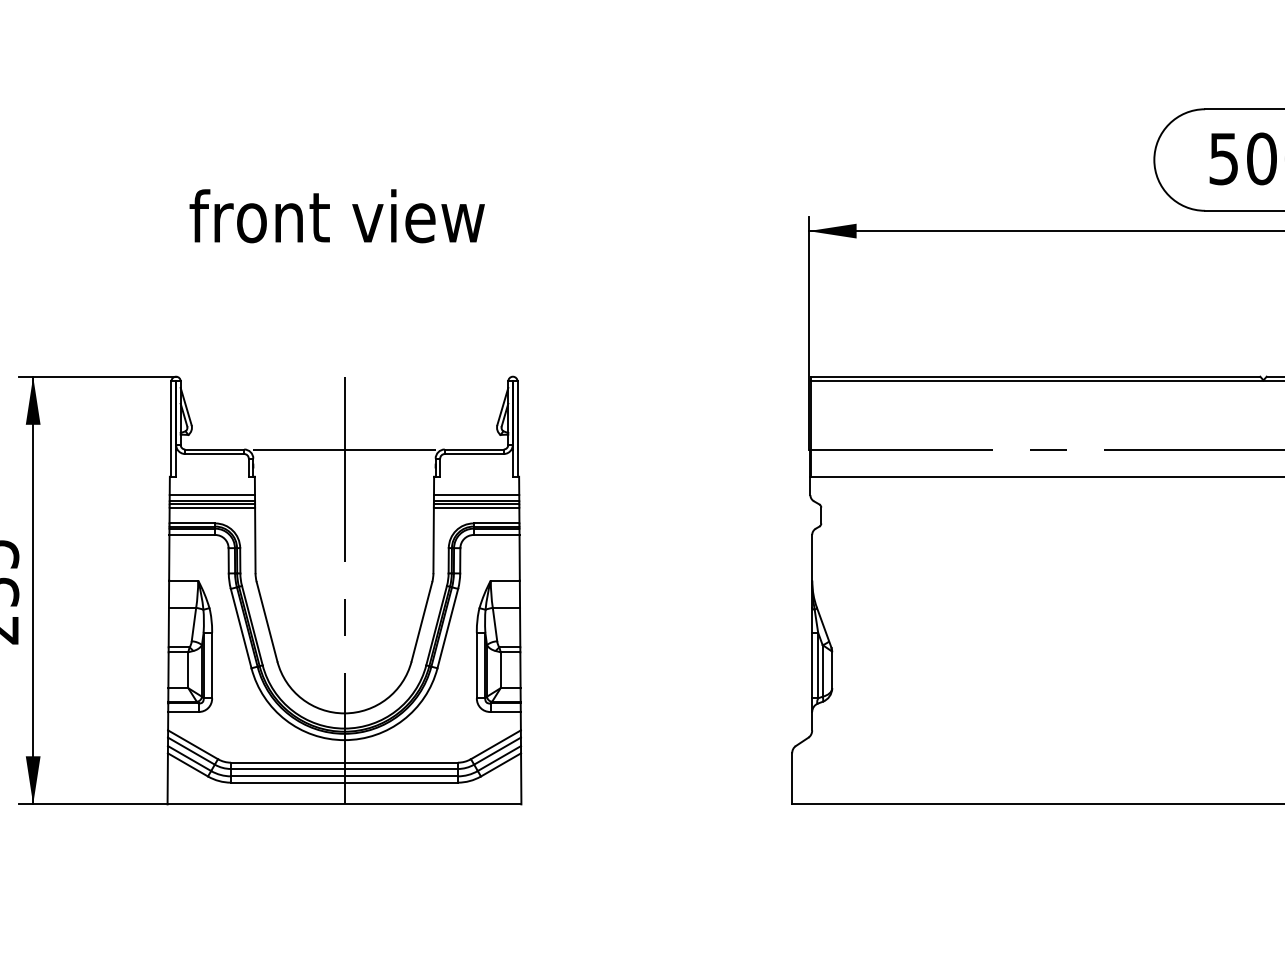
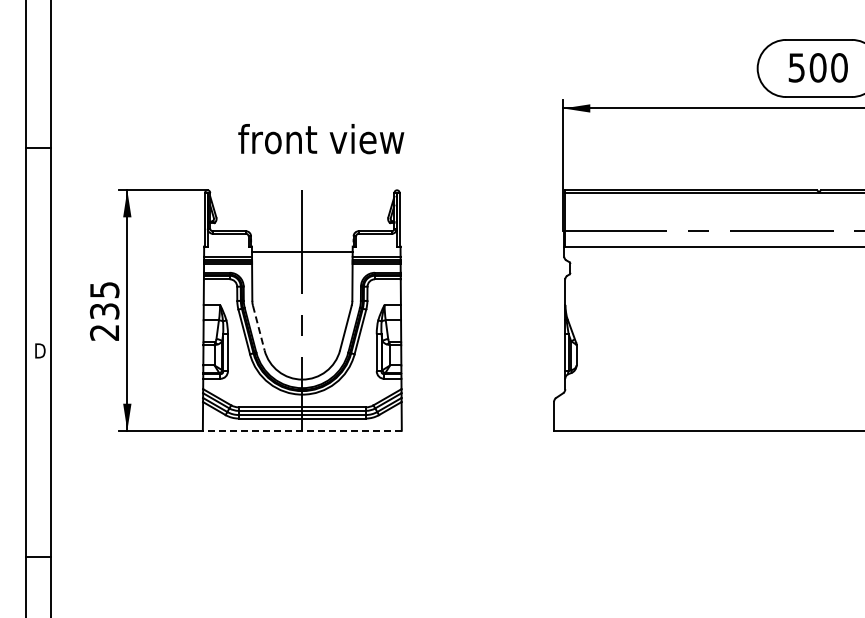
text: (337, 216) -> (321, 139), moved
line: (344, 449) -> (302, 252), moved
line: (266, 622) -> (258, 328), solid -> dashed
line: (342, 803) -> (301, 430), solid -> dashed

